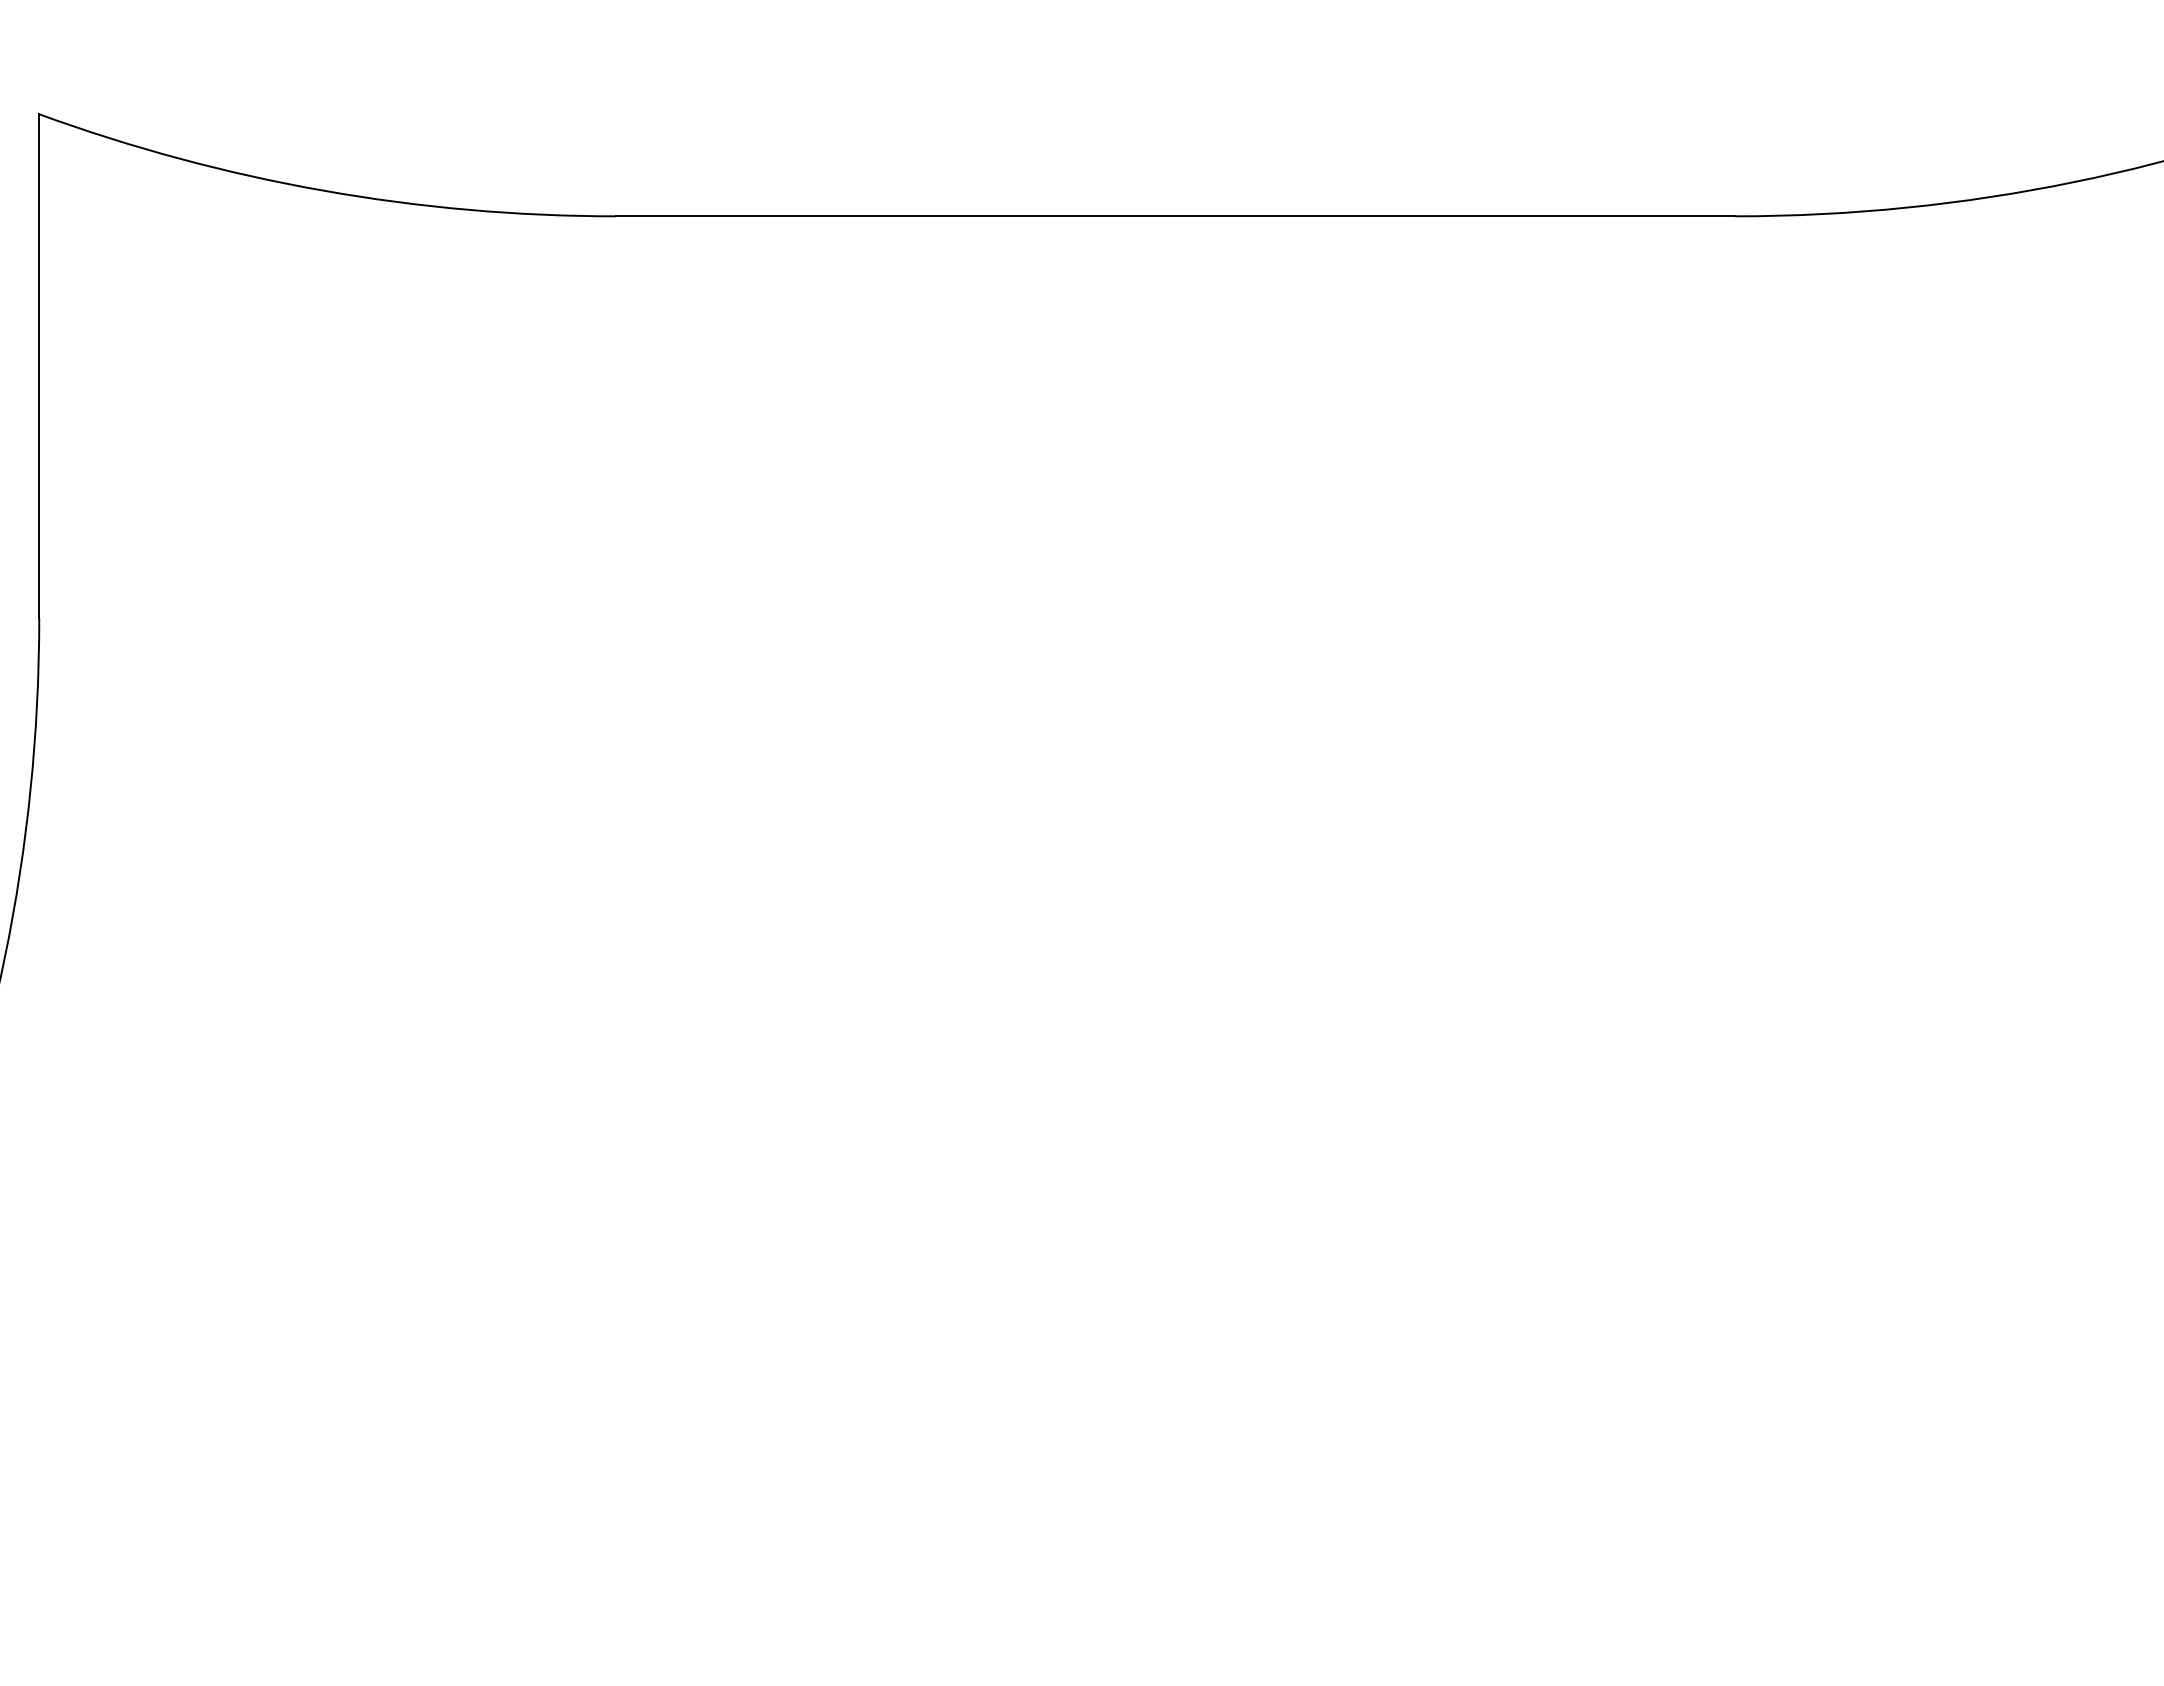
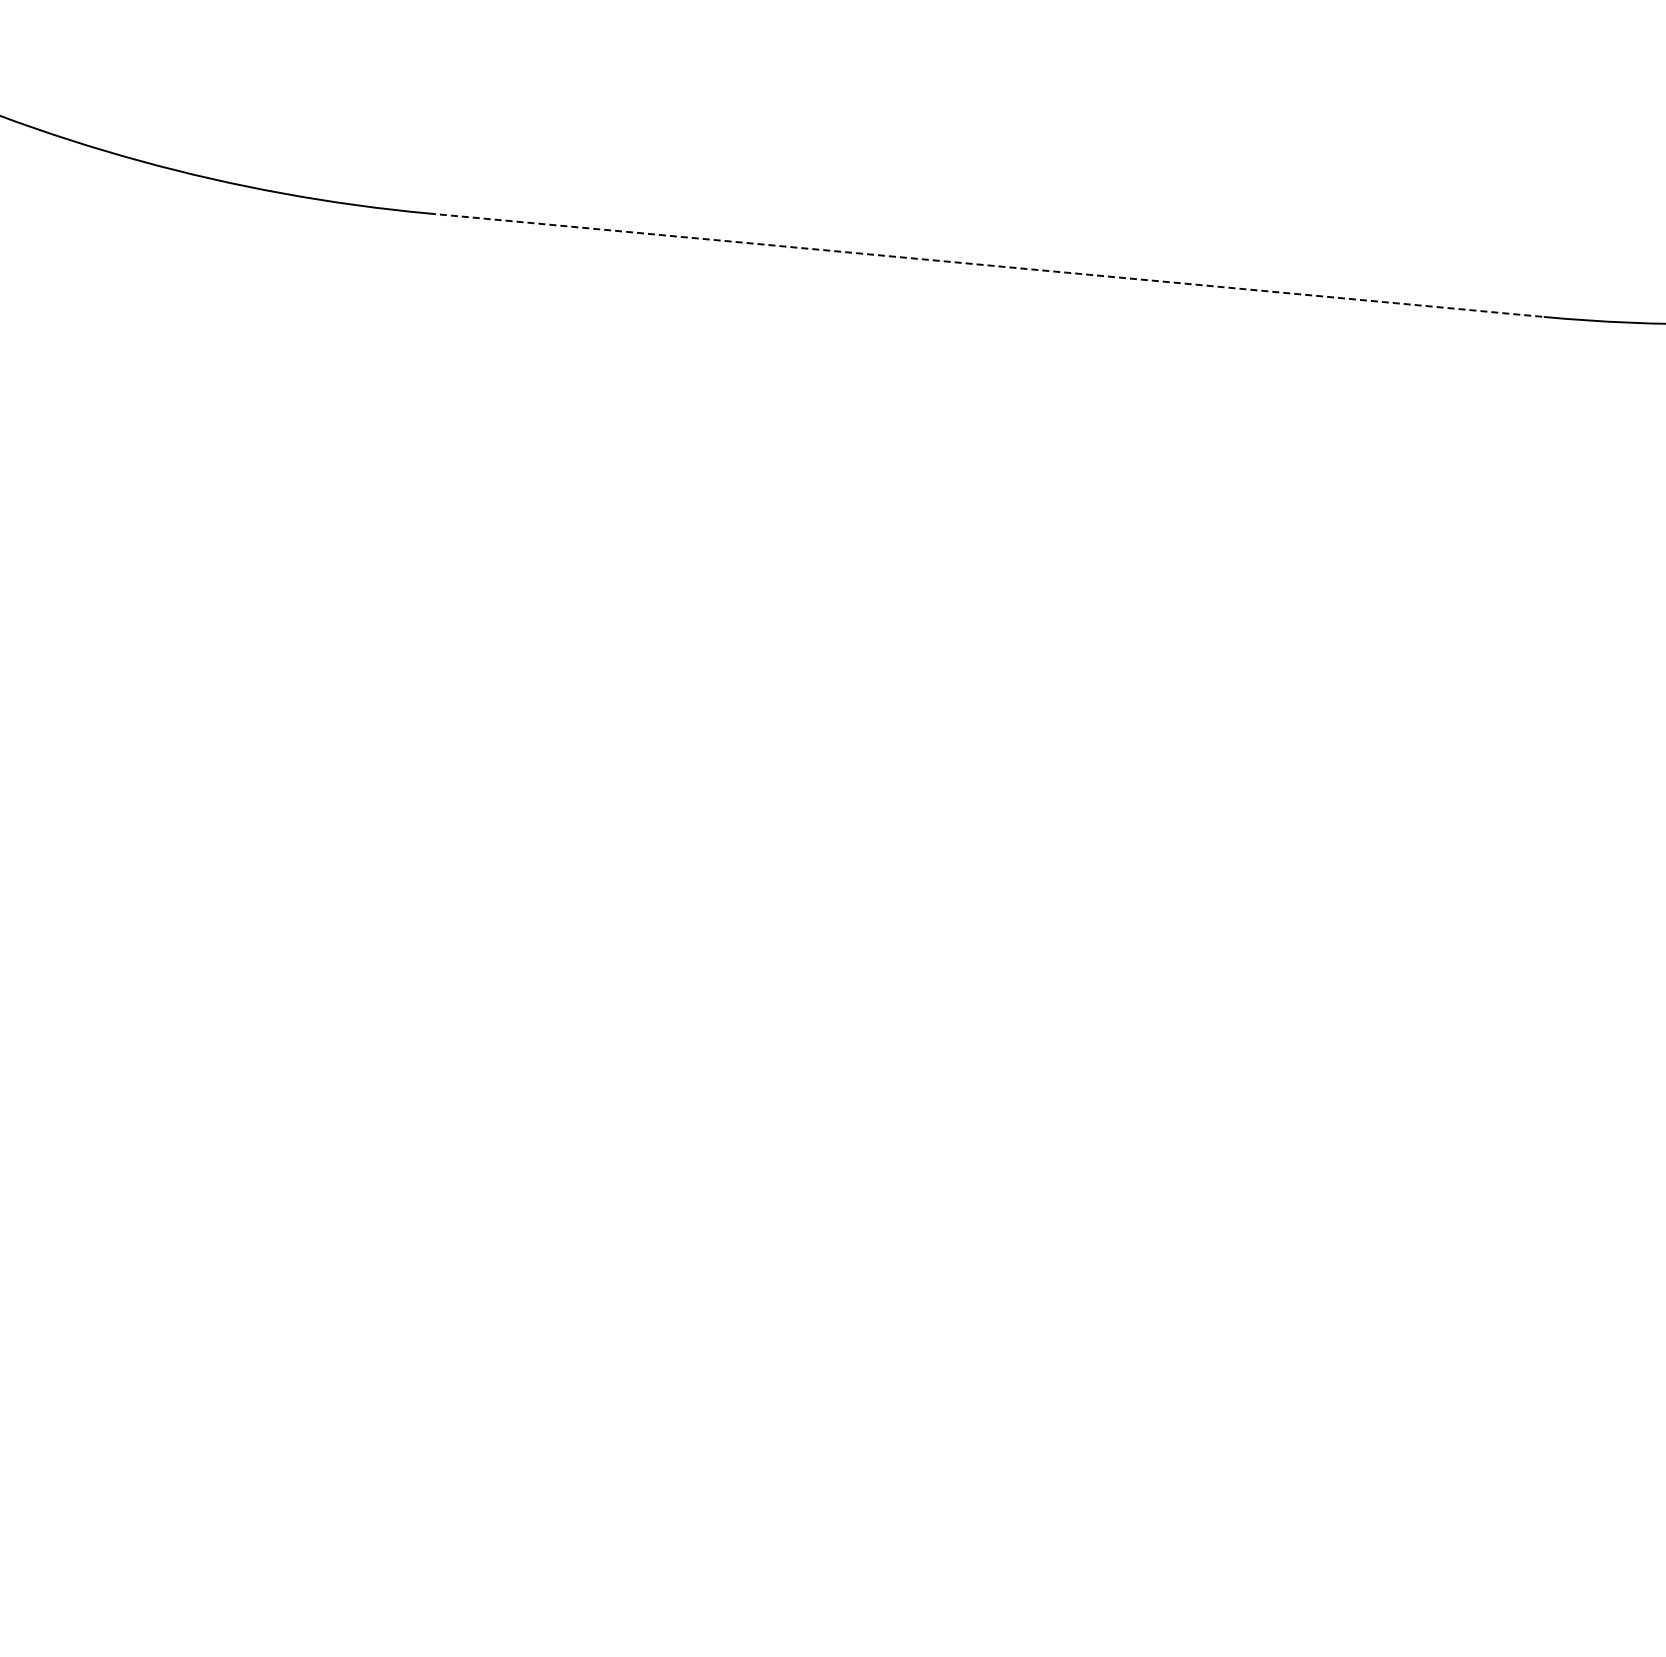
line: (1175, 216) -> (986, 265), solid -> dashed

